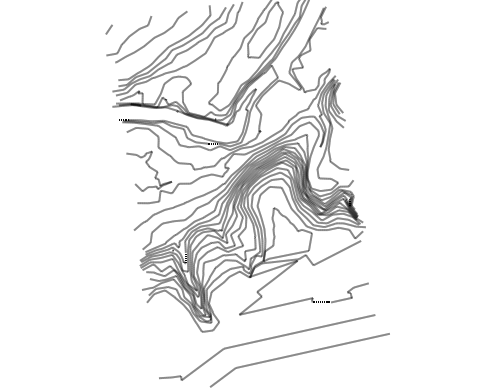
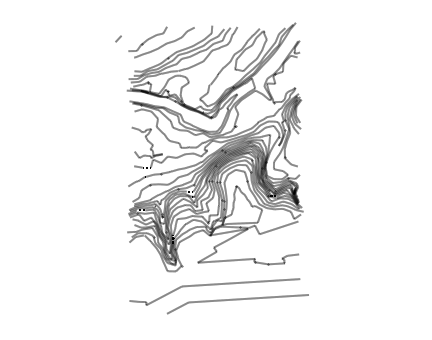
line: (109, 29) -> (118, 38), moved

